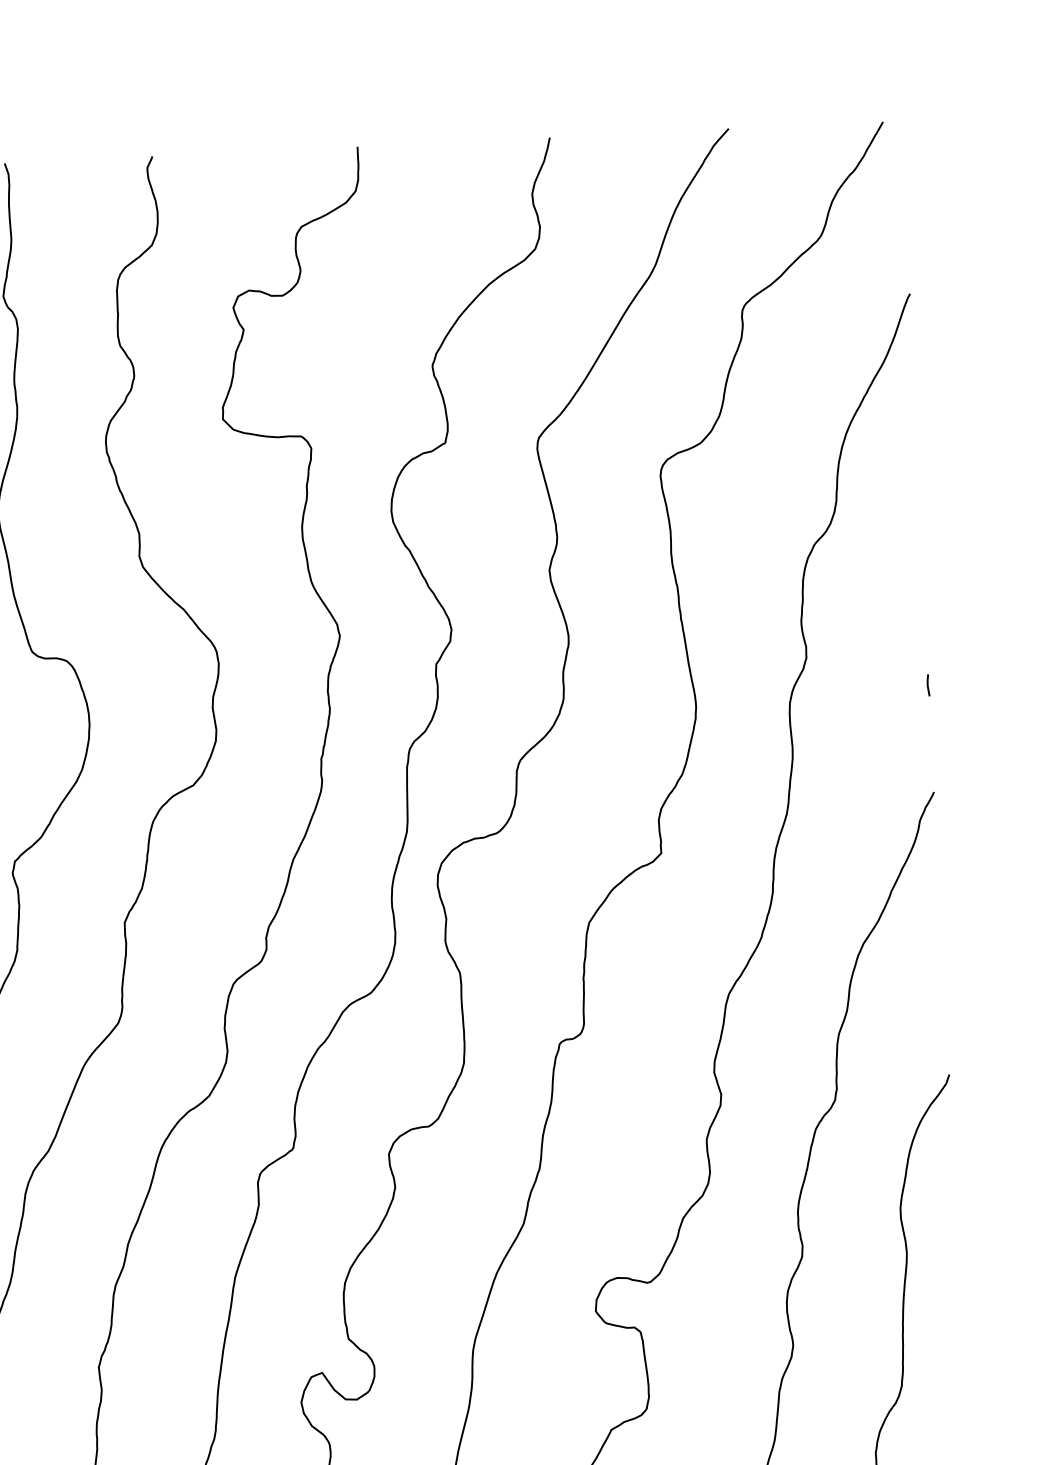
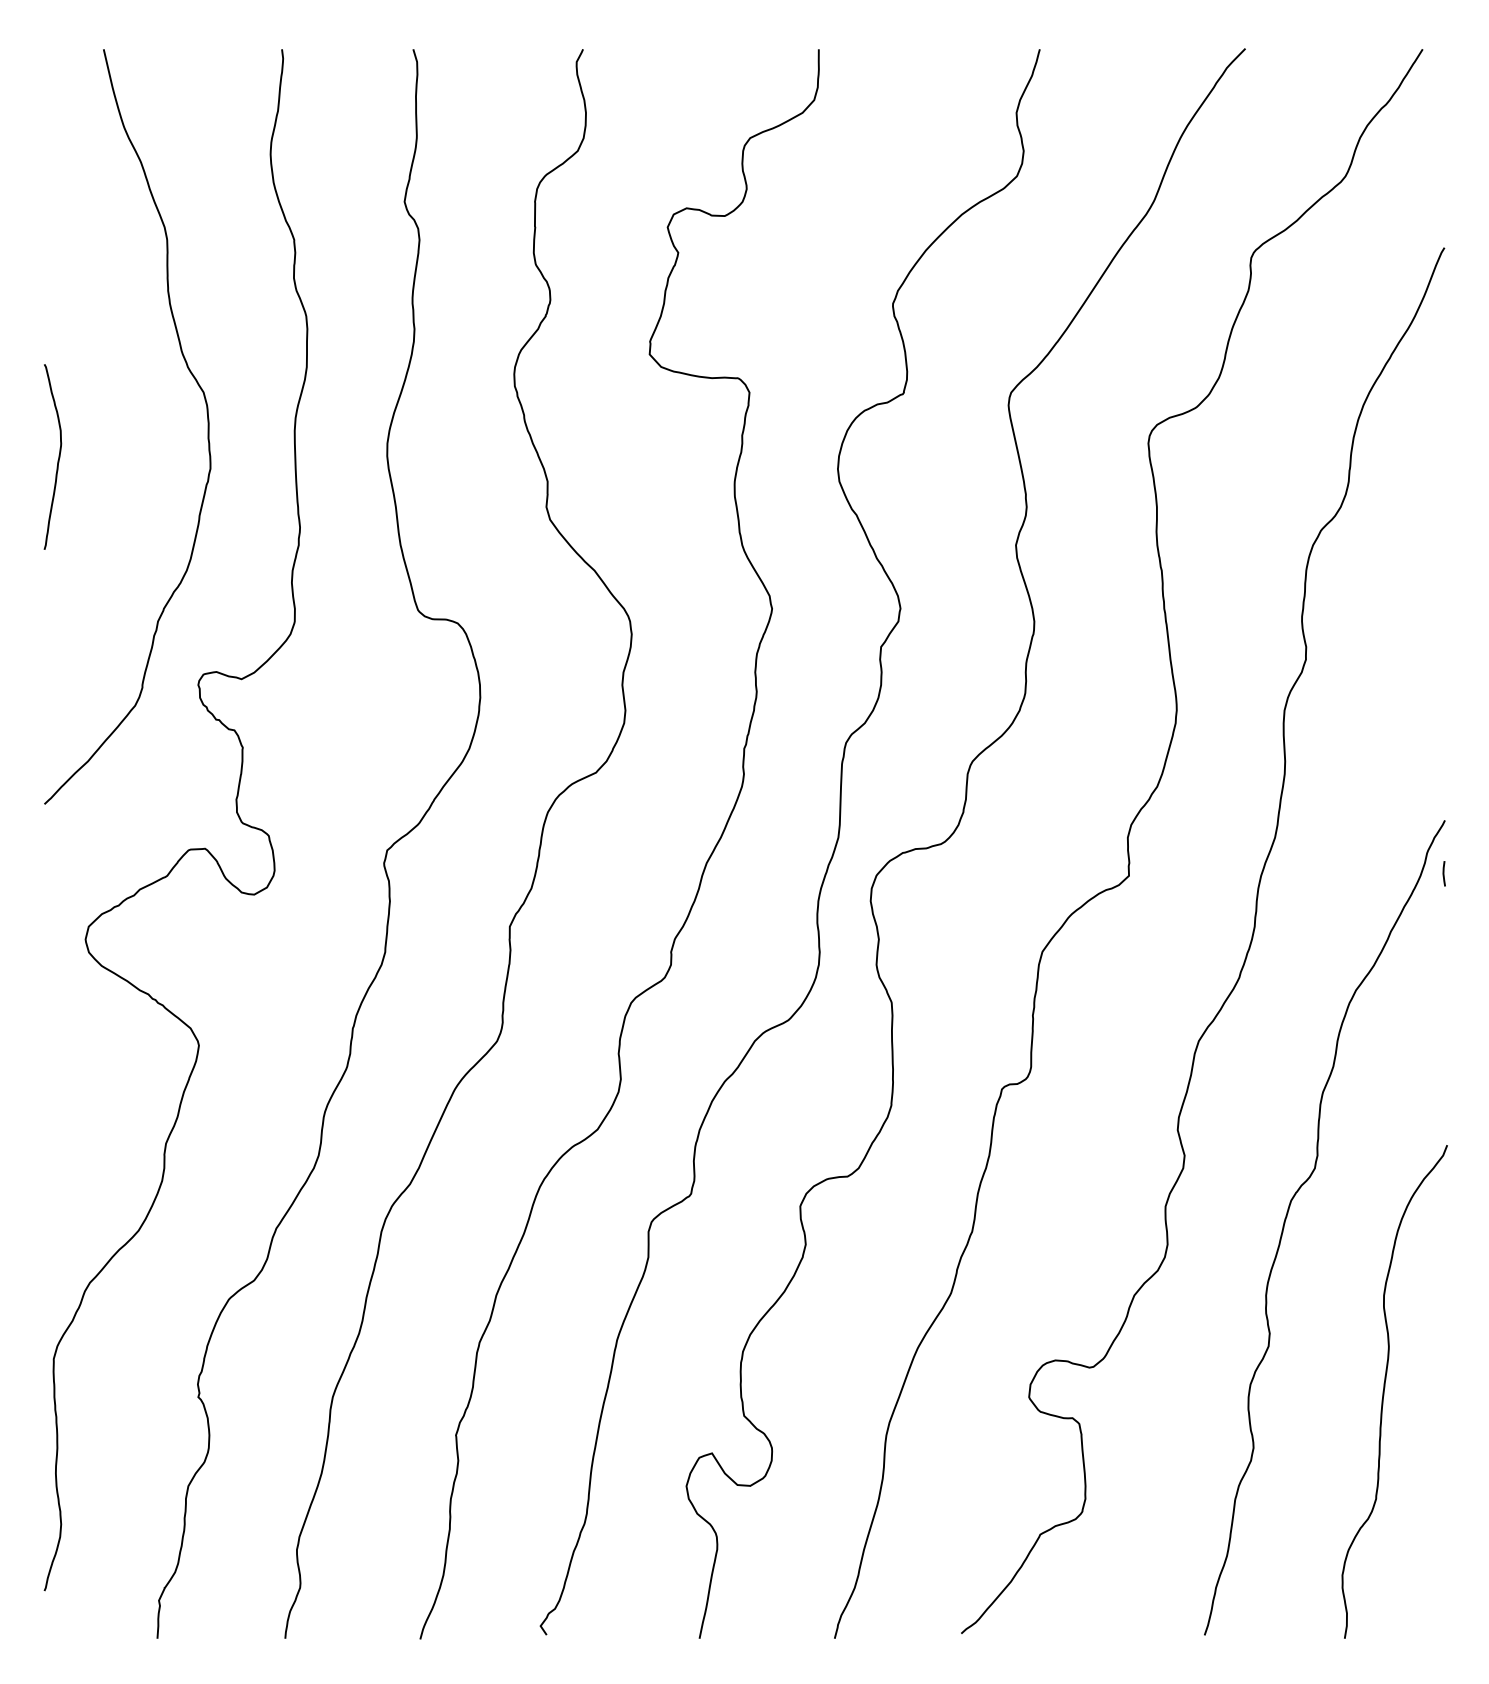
line: (927, 685) -> (1443, 873), moved

